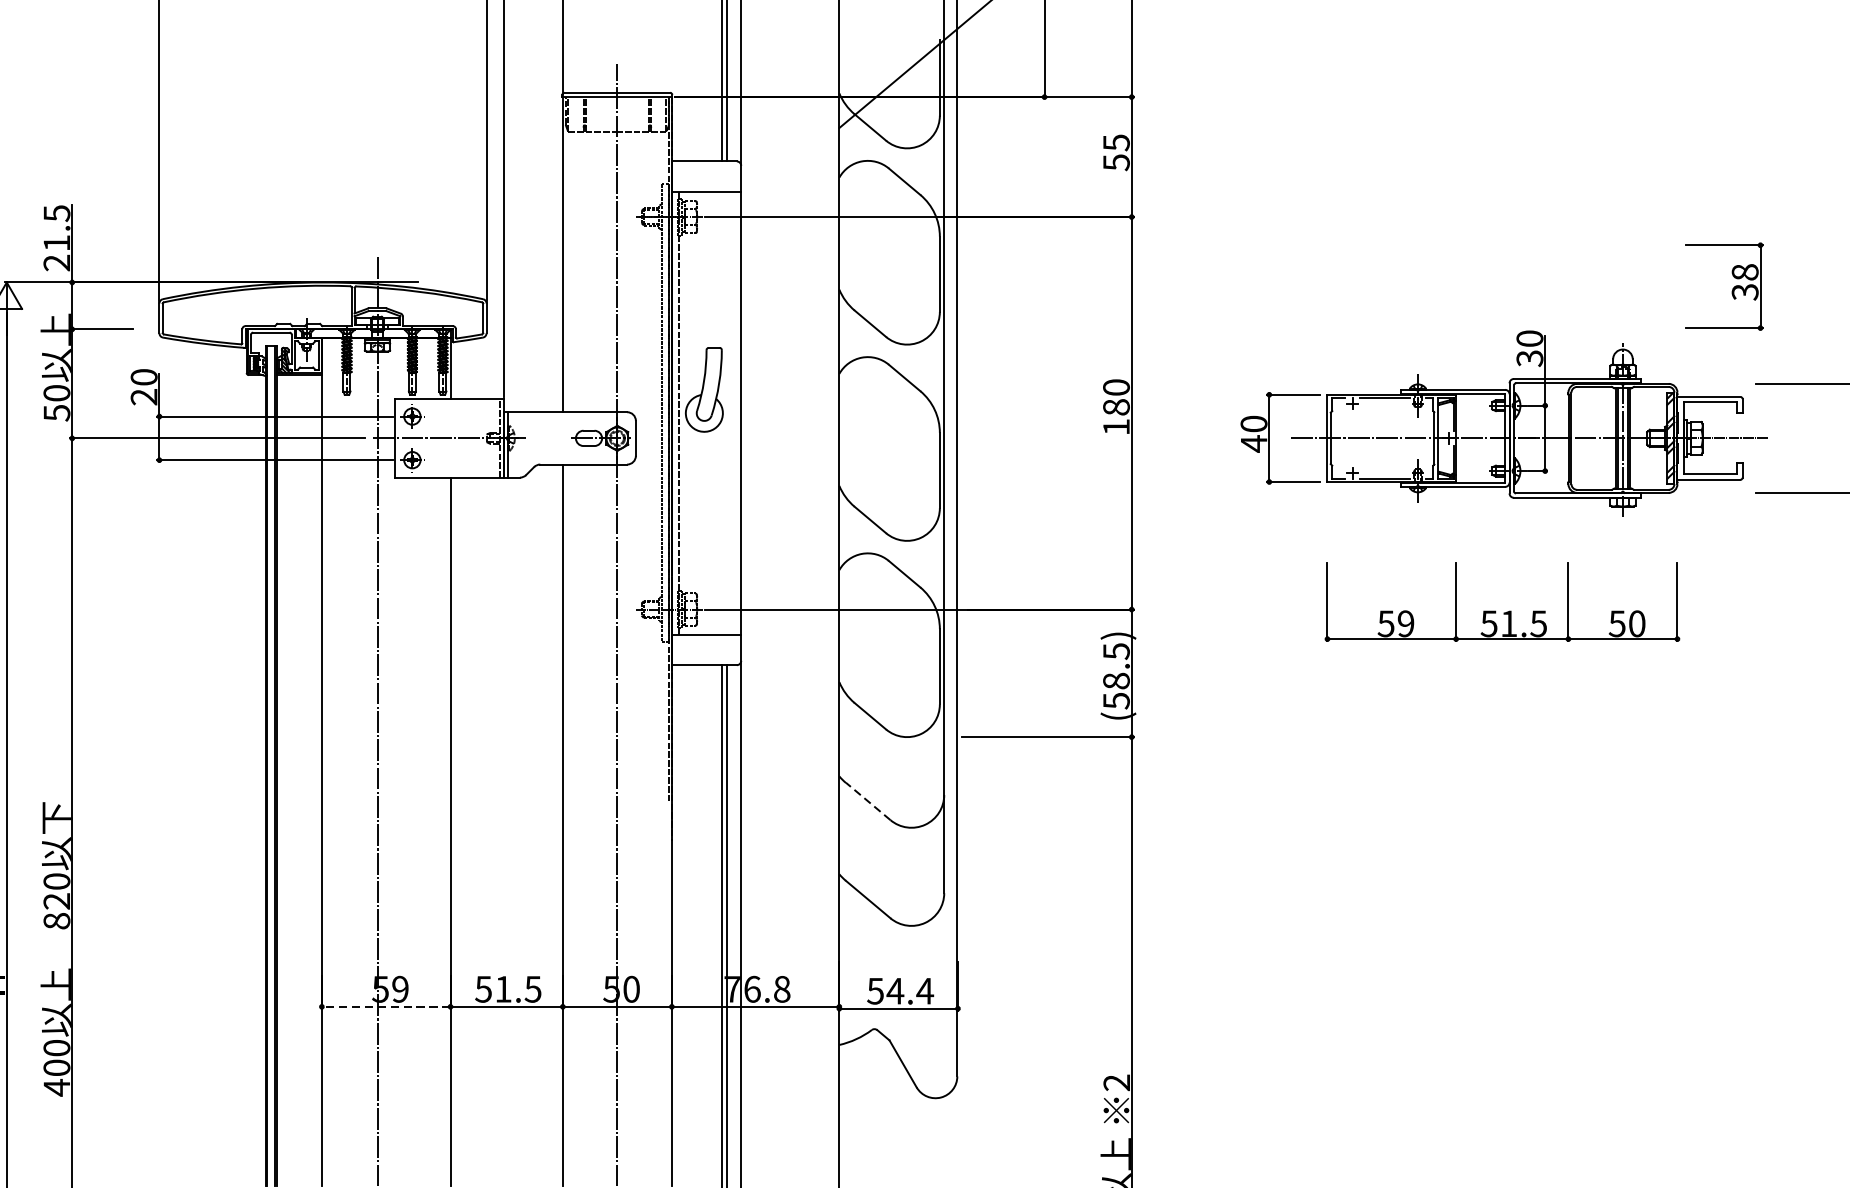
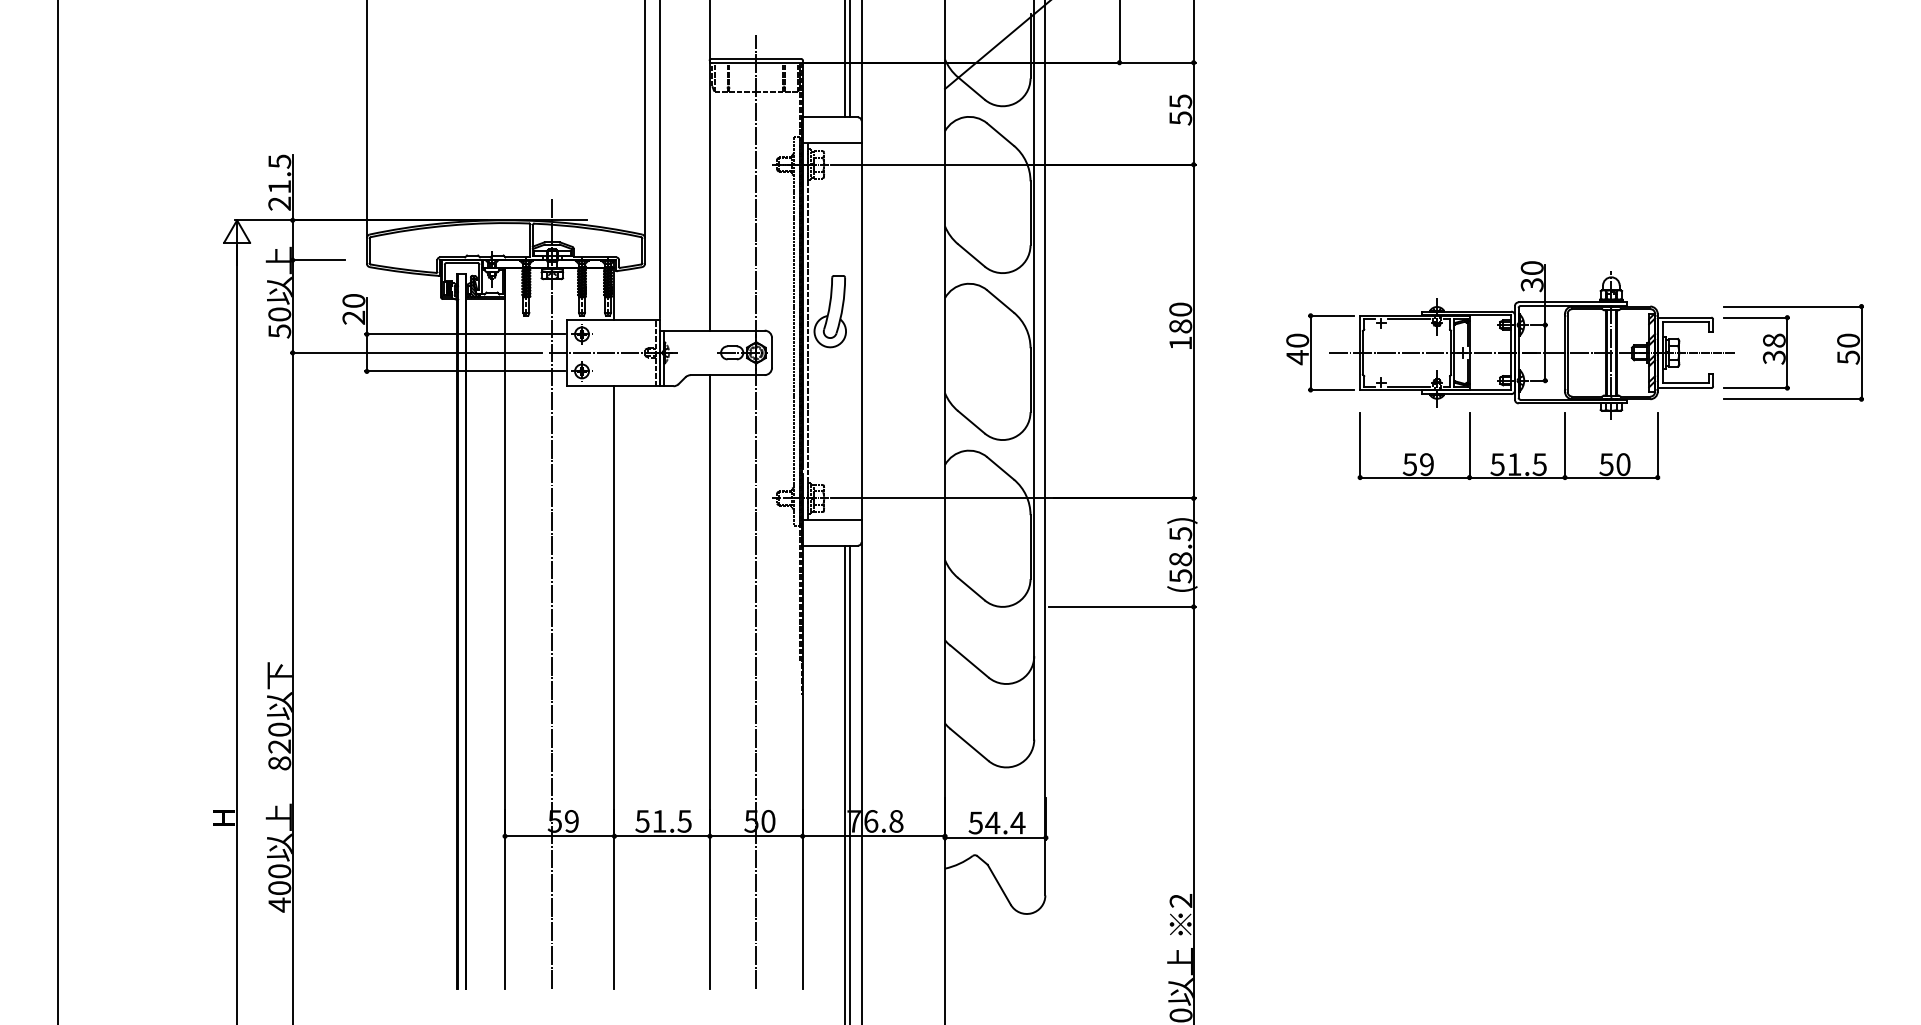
part: (1732, 288) -> (1763, 354), moved
part: (1496, 610) -> (1503, 453), moved
line: (868, 801) -> (969, 661), dashed -> solid
line: (385, 1007) -> (559, 836), dashed -> solid

